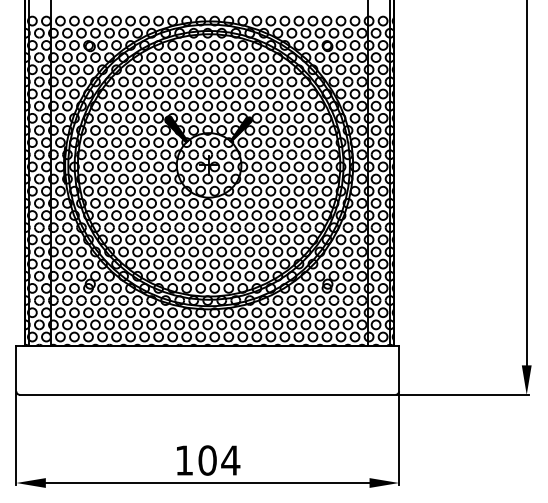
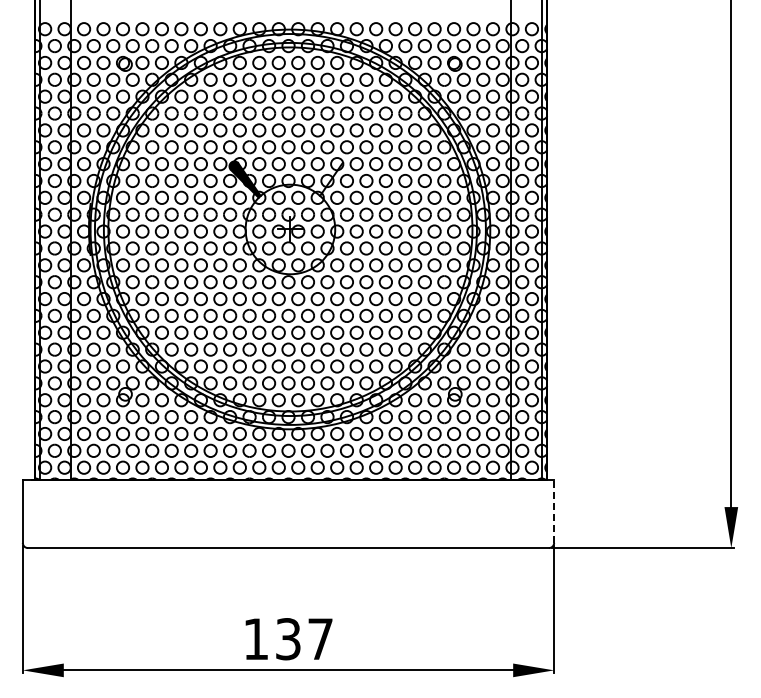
fill: (241, 129) -> (335, 179), removed
line: (399, 368) -> (554, 511), solid -> dashed
text: (219, 460) -> (304, 639), 104 -> 137

